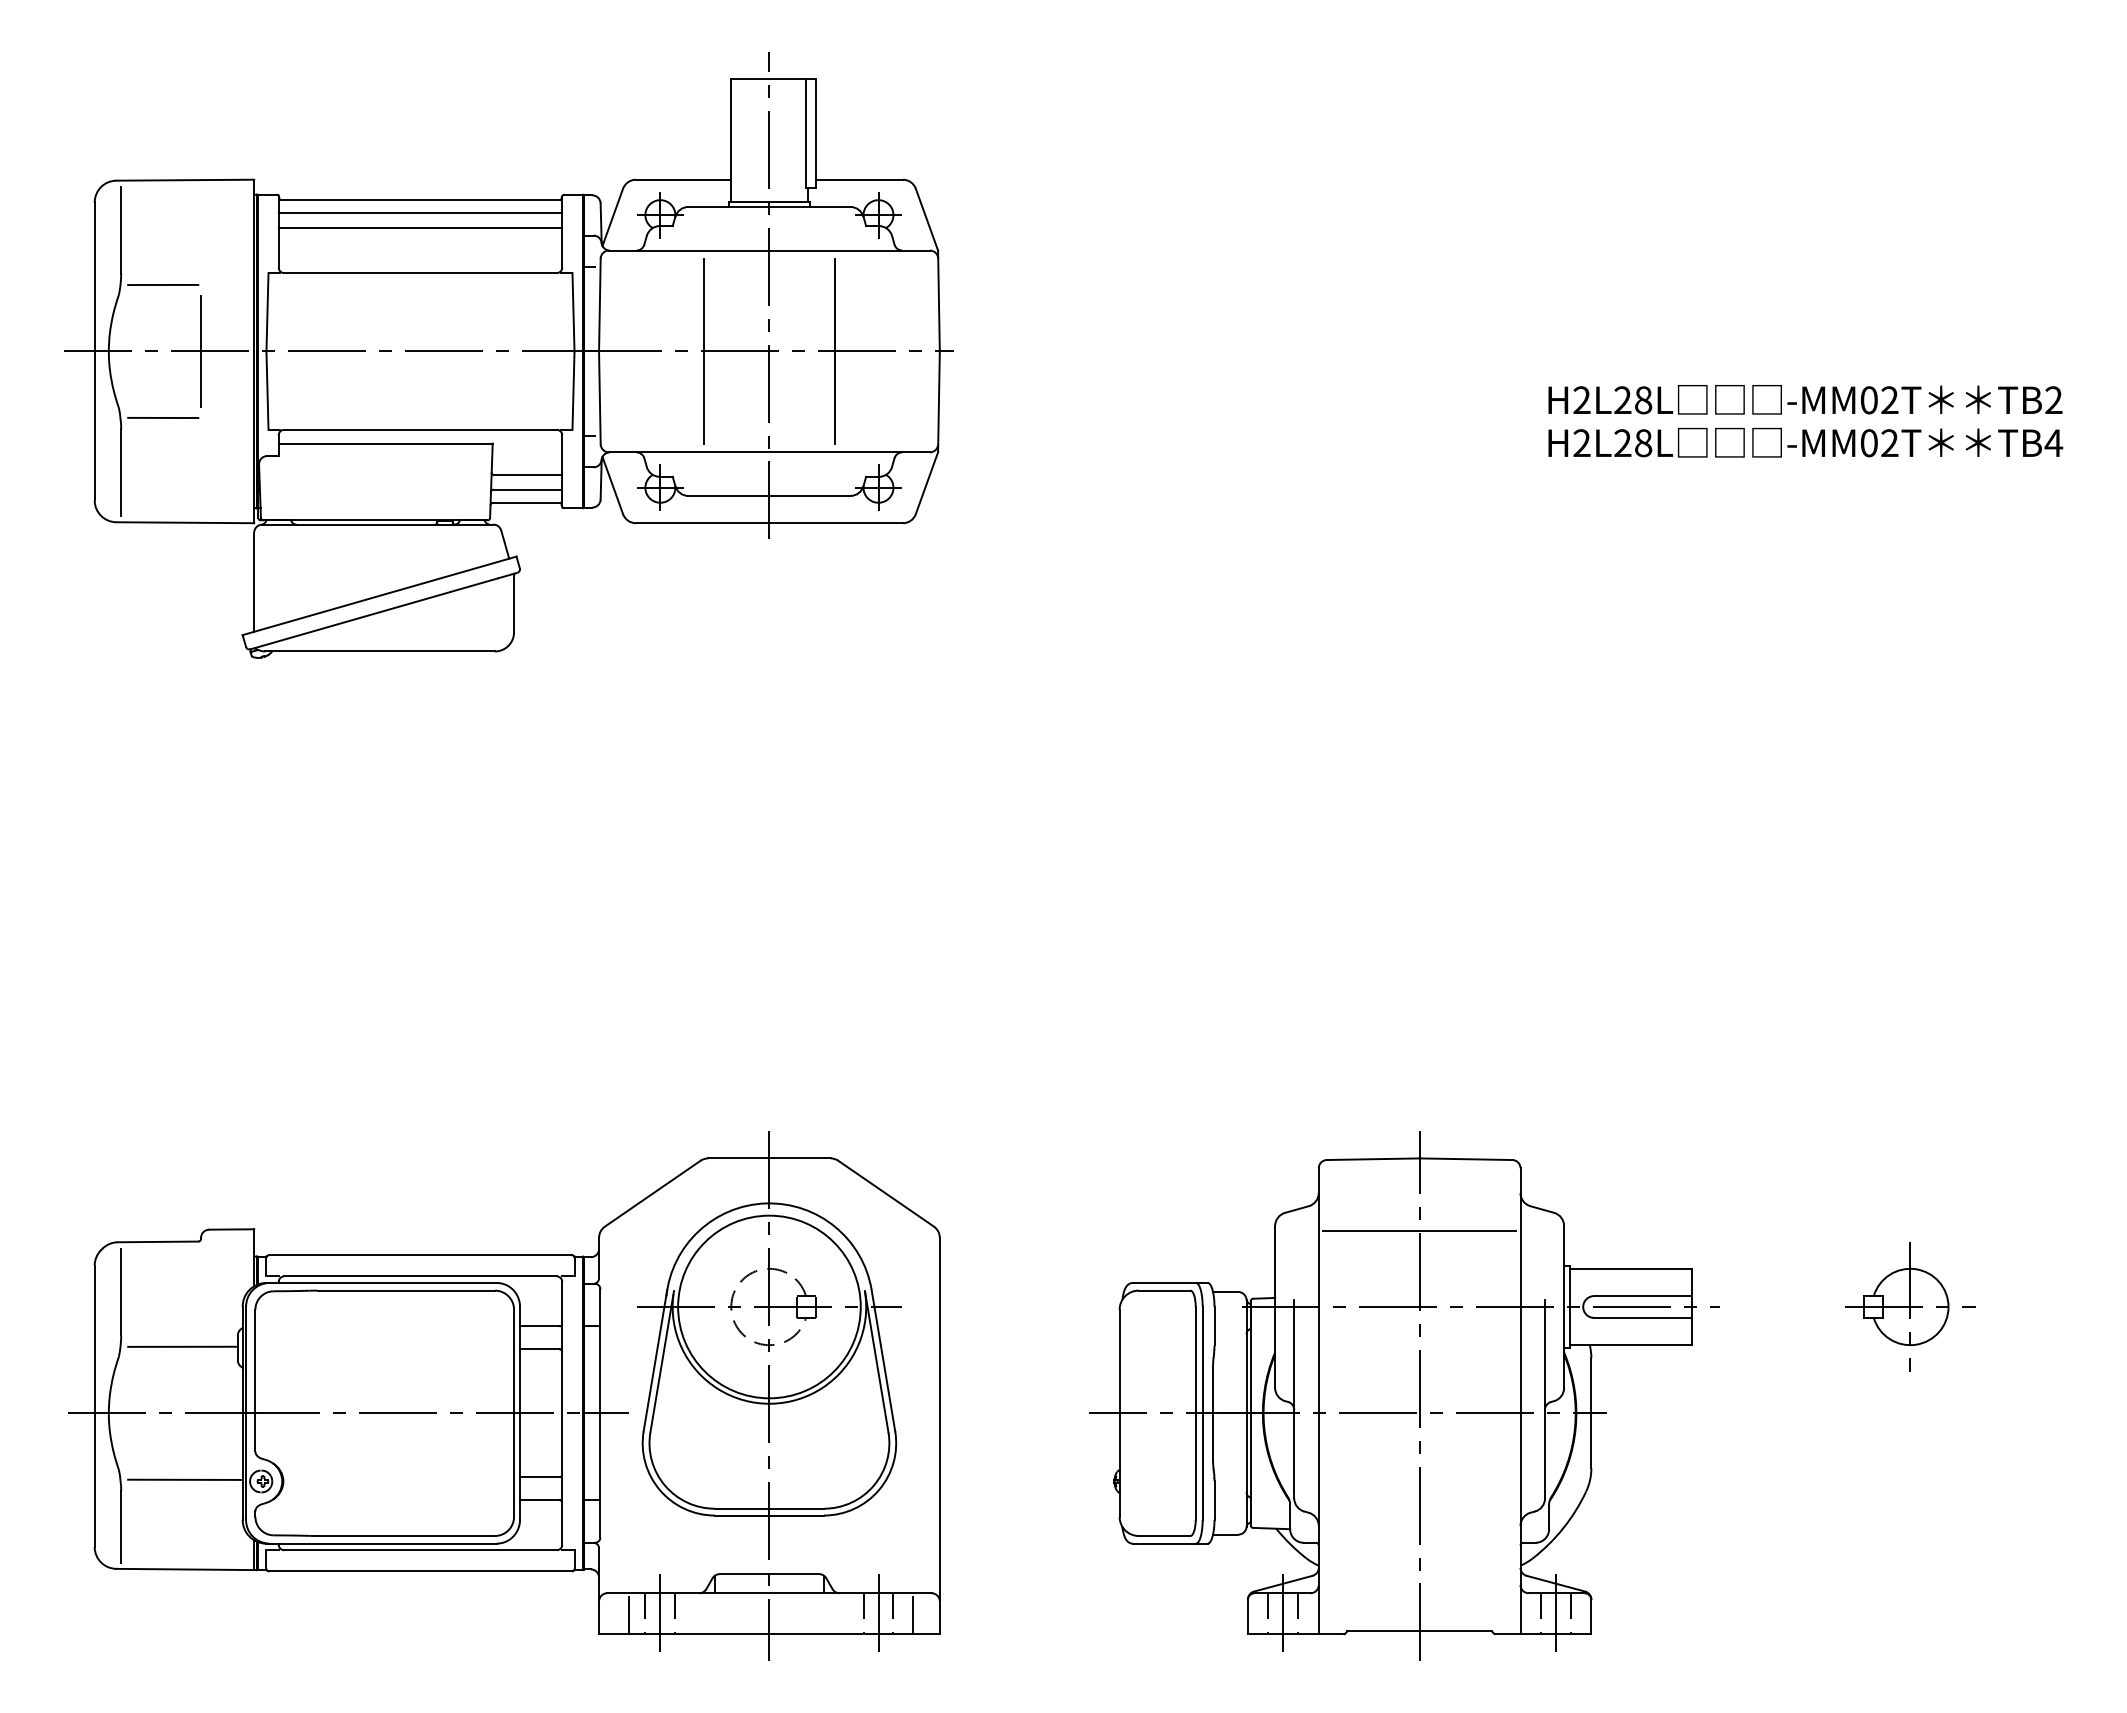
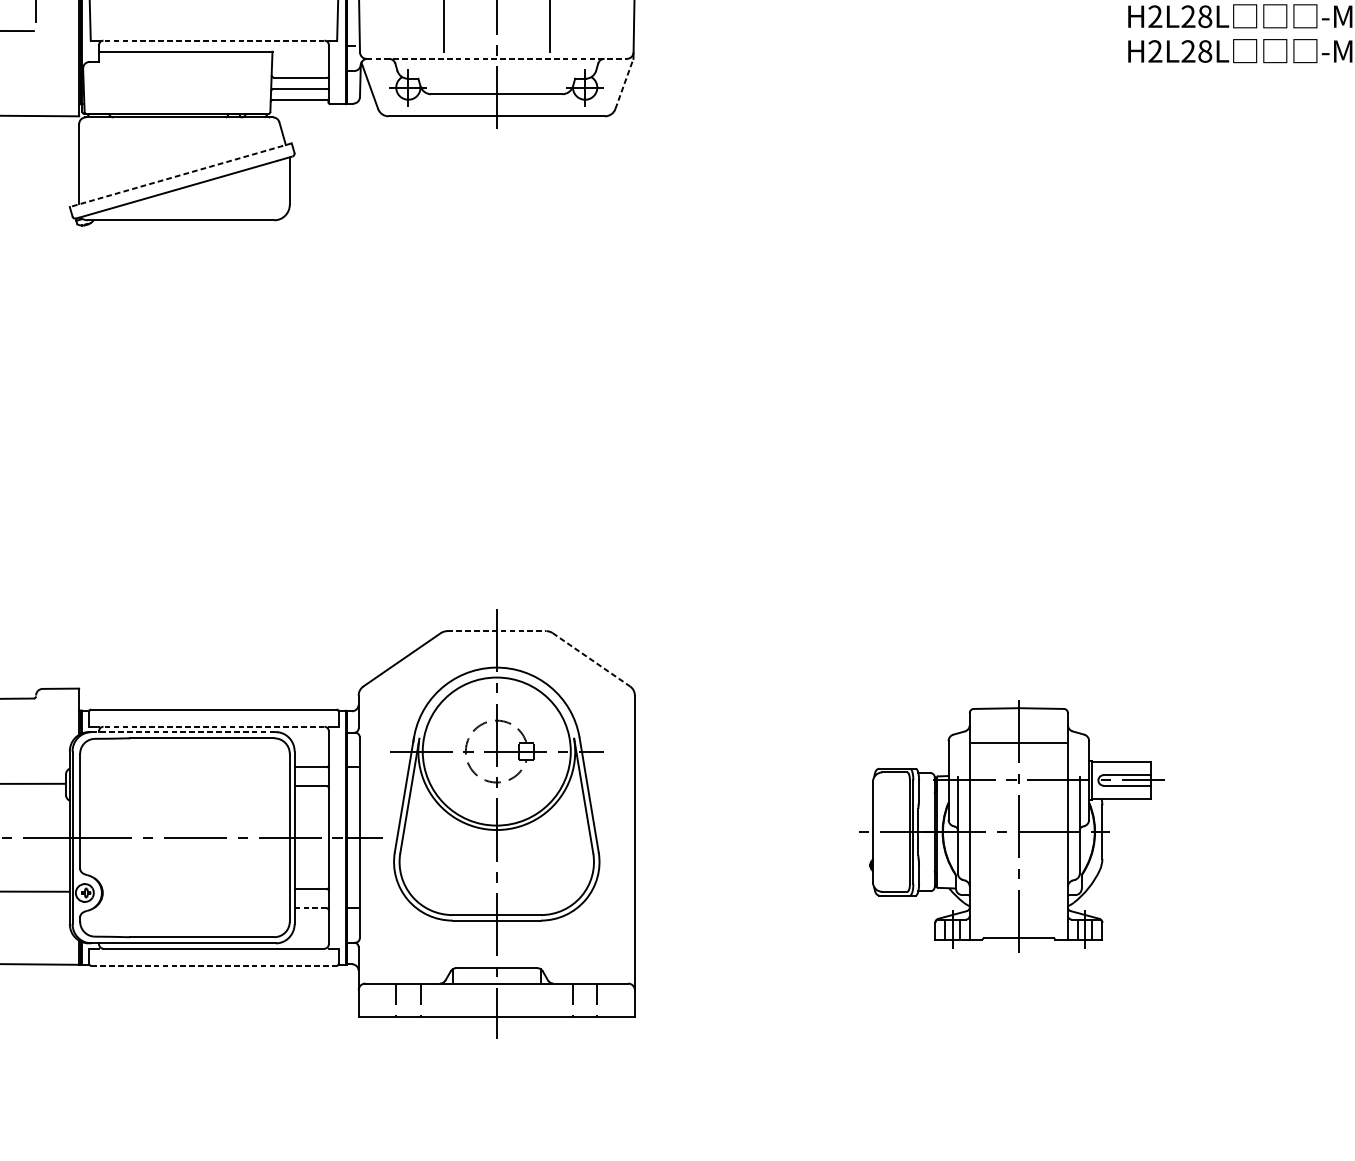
line: (420, 429) -> (213, 40), solid -> dashed
line: (769, 452) -> (496, 59), solid -> dashed
line: (926, 483) -> (624, 84), solid -> dashed
line: (379, 596) -> (180, 175), solid -> dashed
line: (769, 1158) -> (496, 631), solid -> dashed
line: (886, 1193) -> (591, 659), solid -> dashed
line: (420, 1276) -> (213, 726), solid -> dashed
line: (382, 1283) -> (183, 732), solid -> dashed
part: (1404, 1395) -> (1011, 823), size x0.6
line: (539, 1500) -> (310, 908), solid -> dashed
line: (420, 1571) -> (213, 965), solid -> dashed
line: (660, 1613) -> (408, 1000), removed
line: (878, 1613) -> (585, 1000), removed
line: (629, 1615) -> (383, 1001), removed
line: (912, 1615) -> (612, 1001), removed

